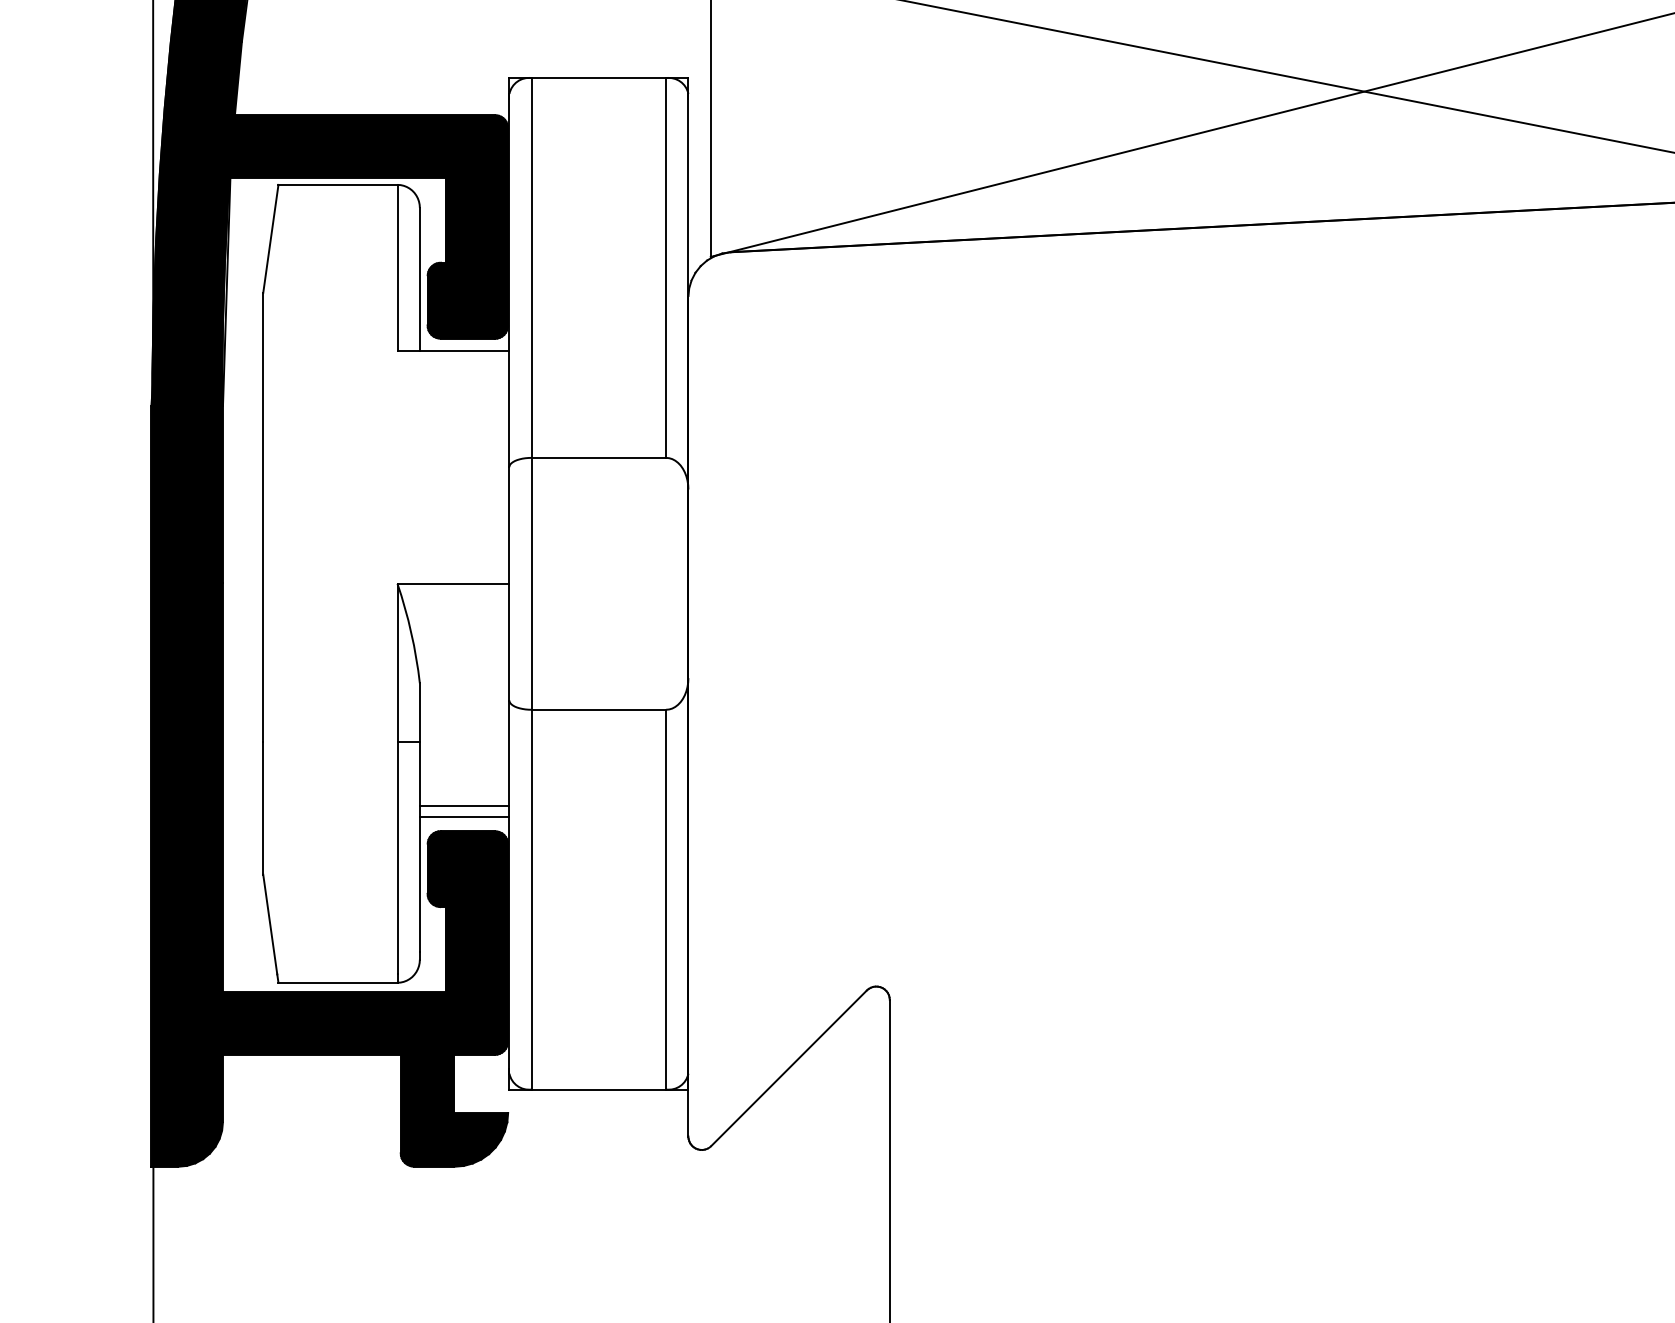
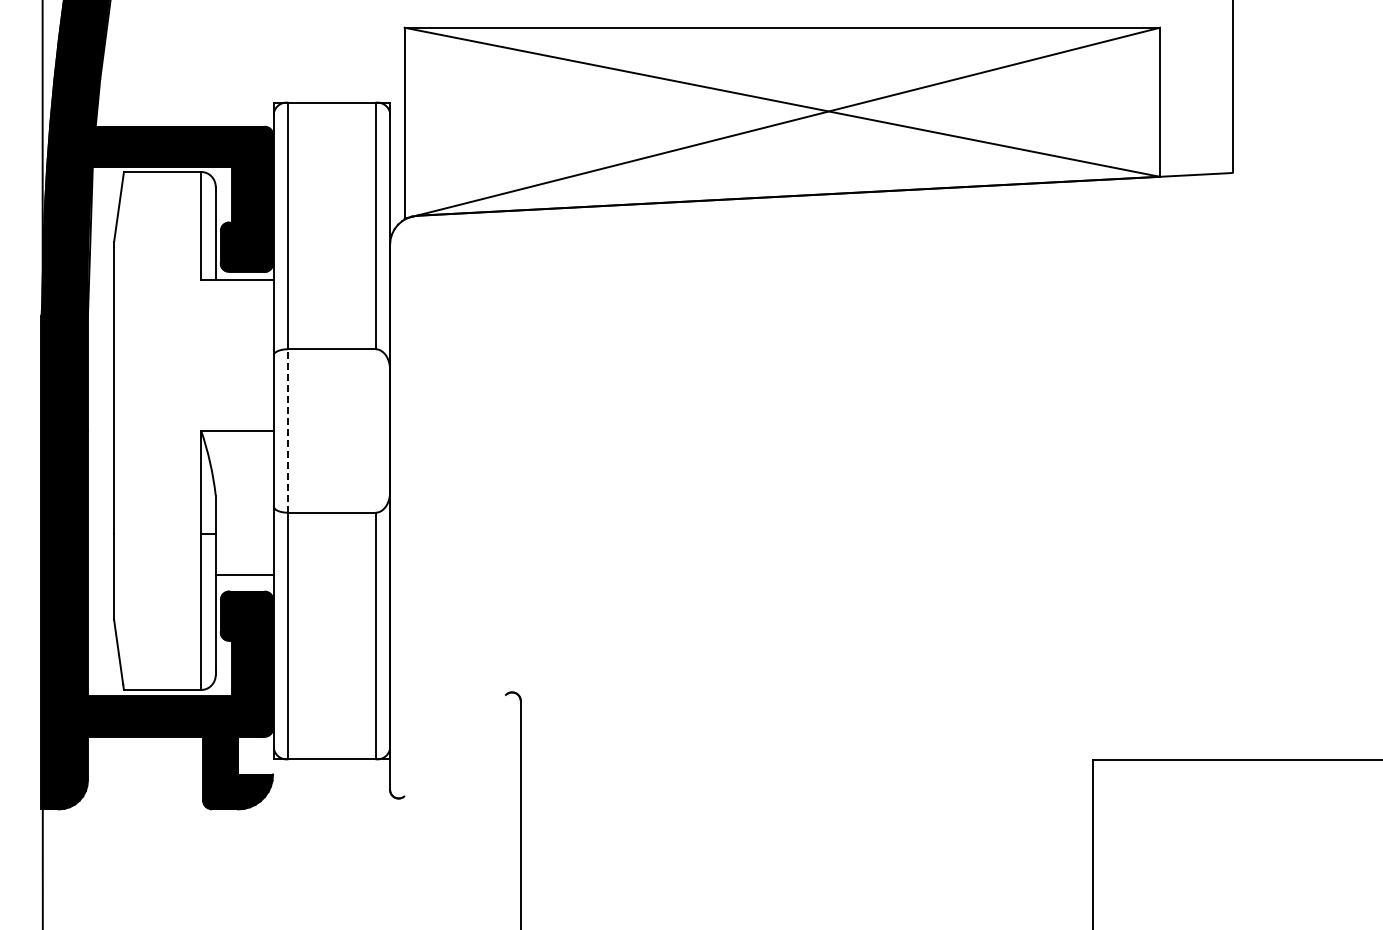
line: (531, 584) -> (288, 431), solid -> dashed
line: (464, 817) -> (244, 582), removed
line: (787, 1066) -> (454, 744), removed

